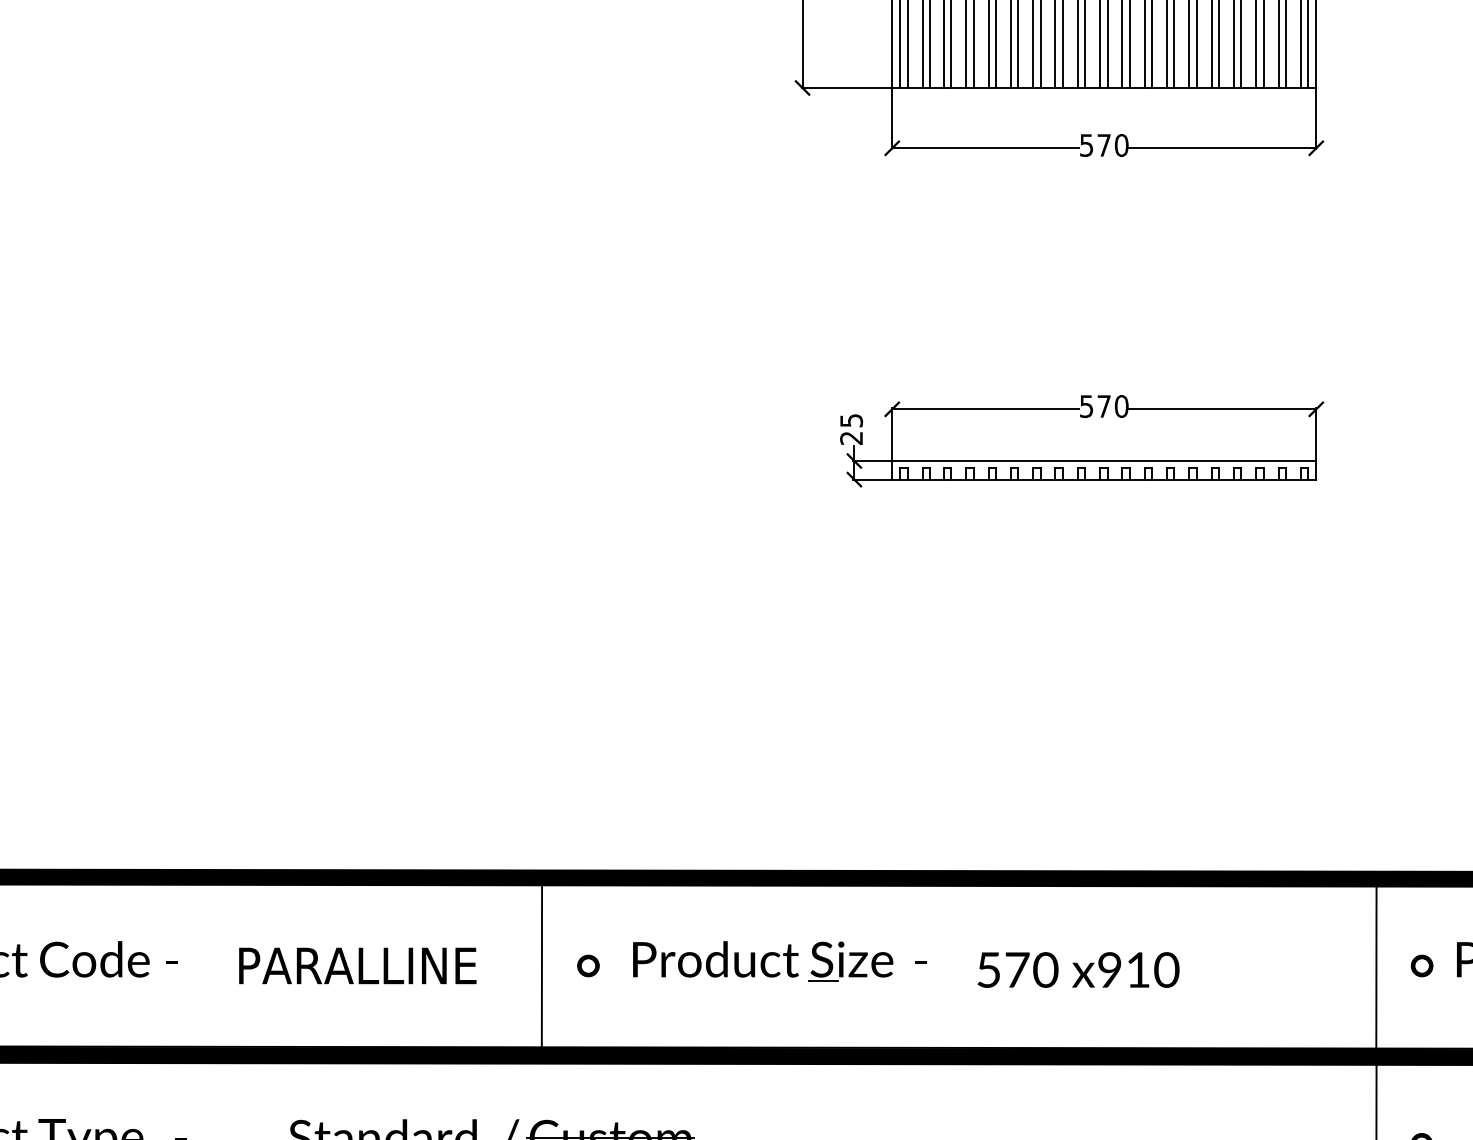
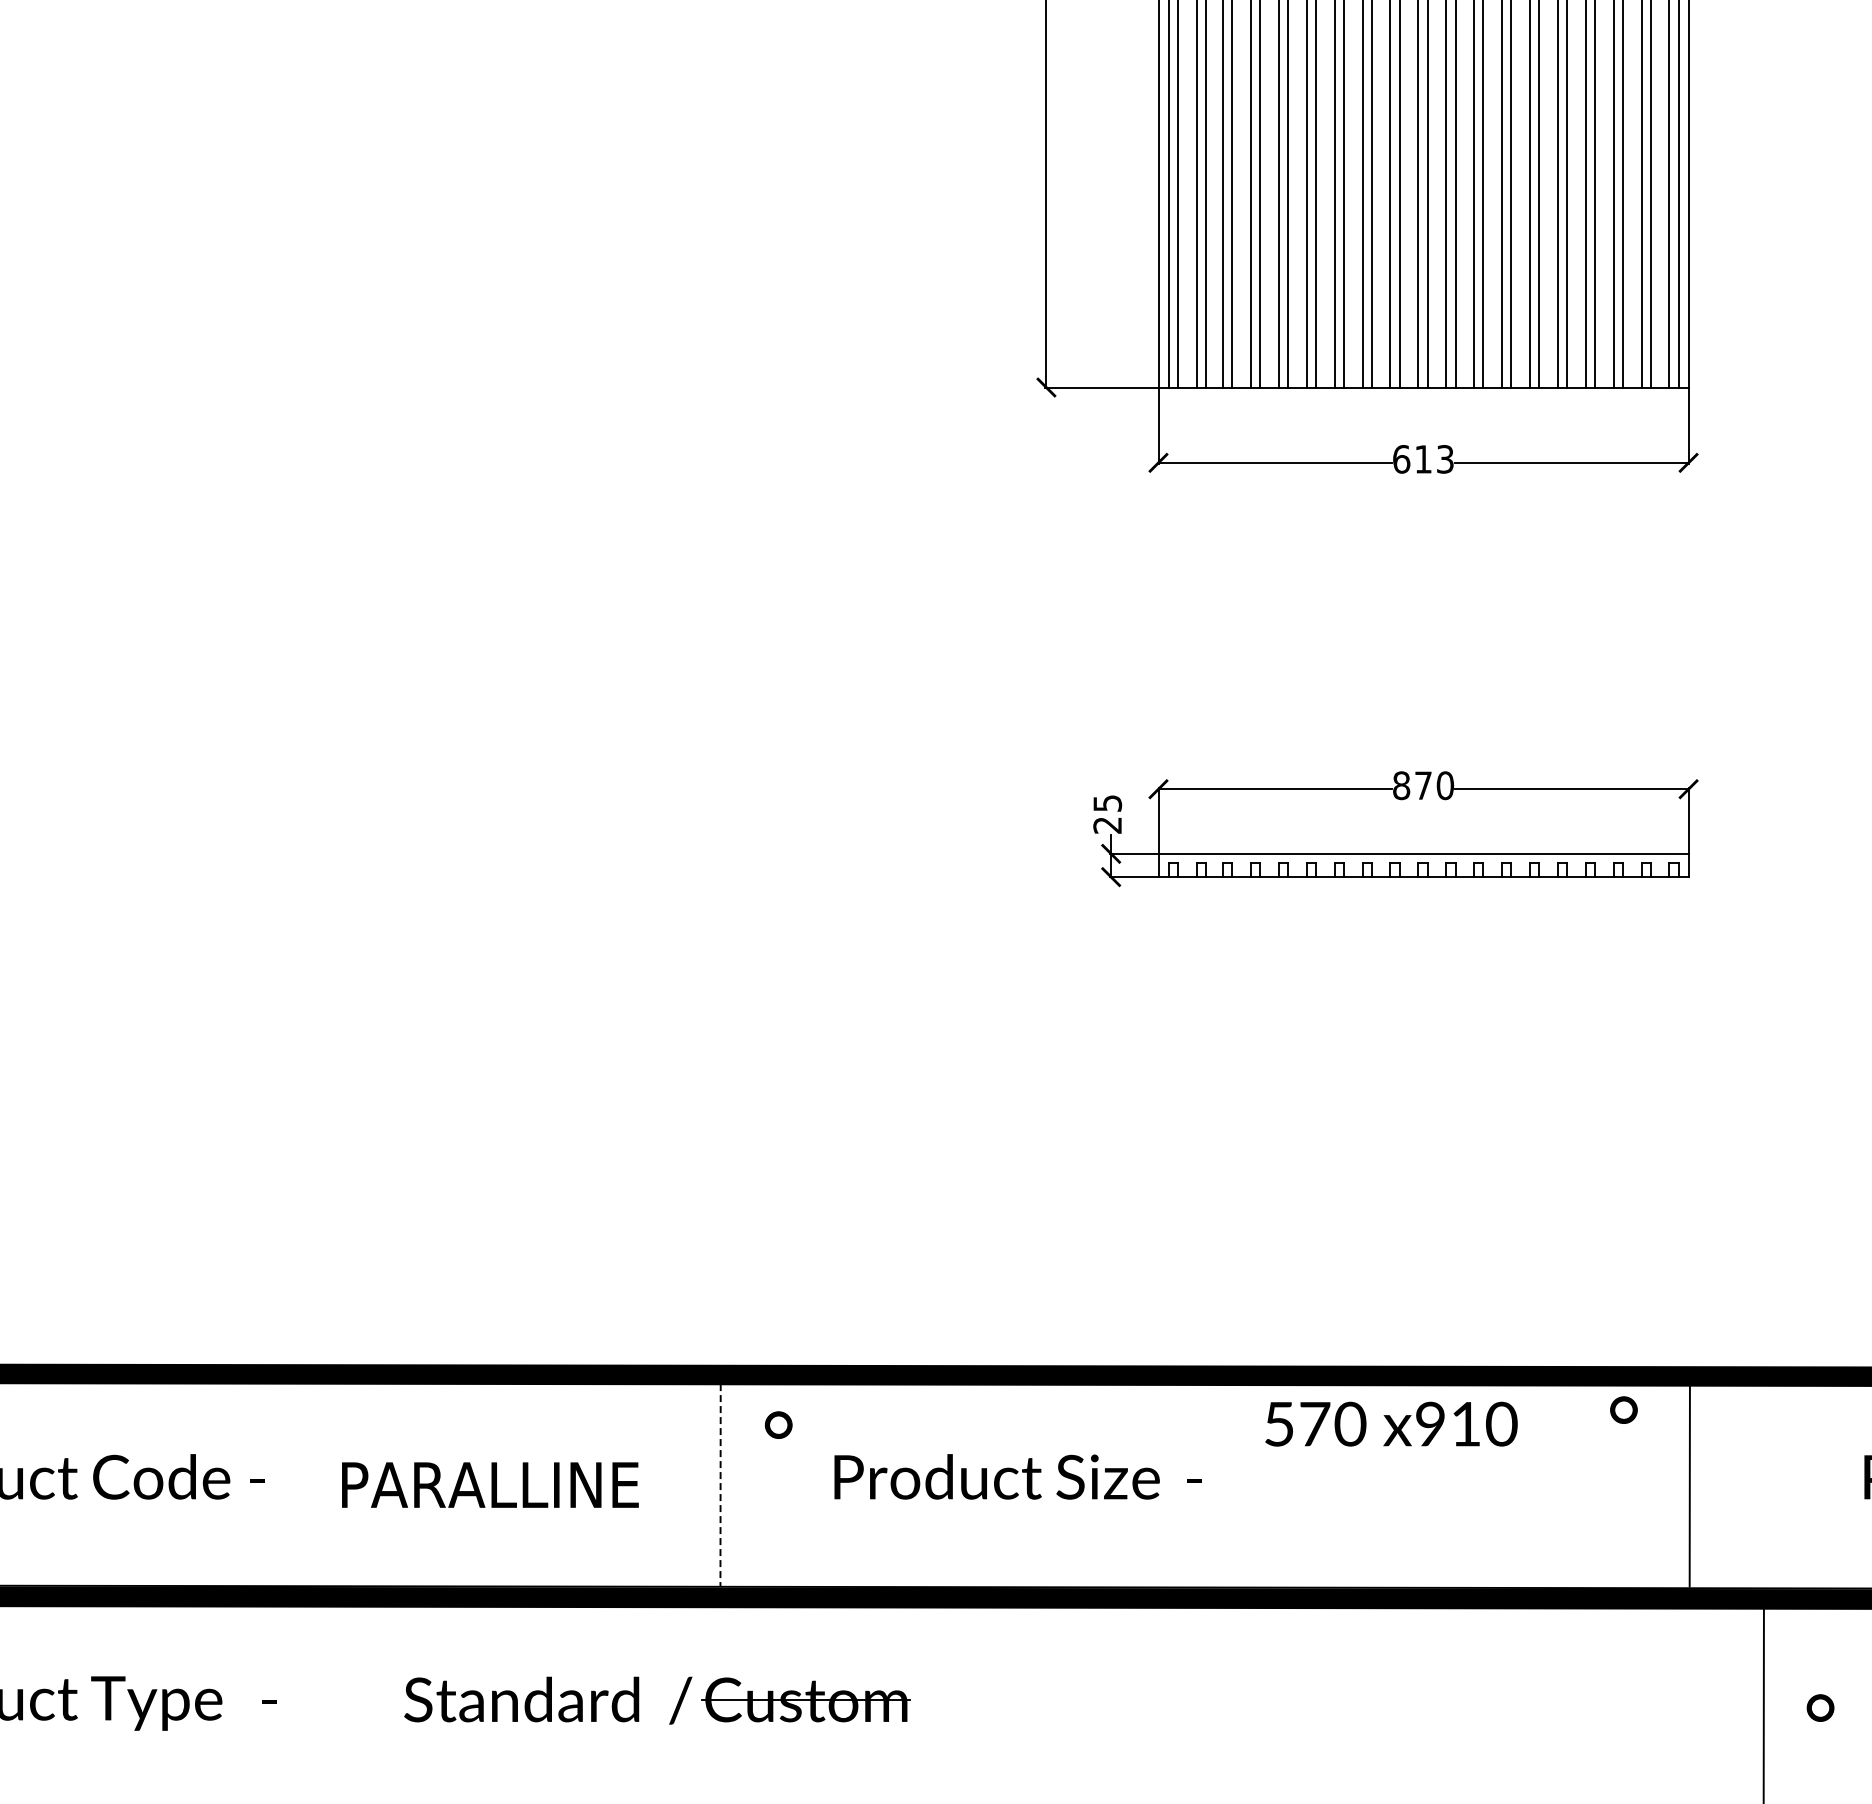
text: (1104, 145) -> (1423, 459), 570 -> 613
text: (1086, 406) -> (1401, 785), 570 -> 870
part: (588, 965) -> (778, 1424), moved
part: (1421, 965) -> (1623, 1409), moved
line: (541, 966) -> (720, 1485), solid -> dashed
line: (1376, 966) -> (1689, 1485), moved
text: (1078, 969) -> (1391, 1423), moved
line: (823, 980) -> (1072, 1503), removed

